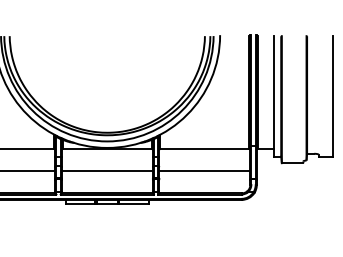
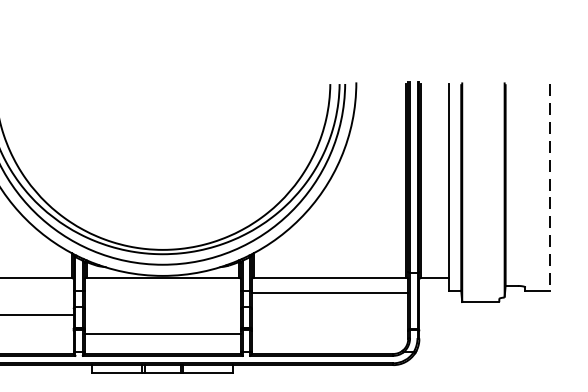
line: (332, 96) -> (549, 187), solid -> dashed
line: (106, 170) -> (161, 333), moved
line: (204, 170) -> (329, 292), moved

